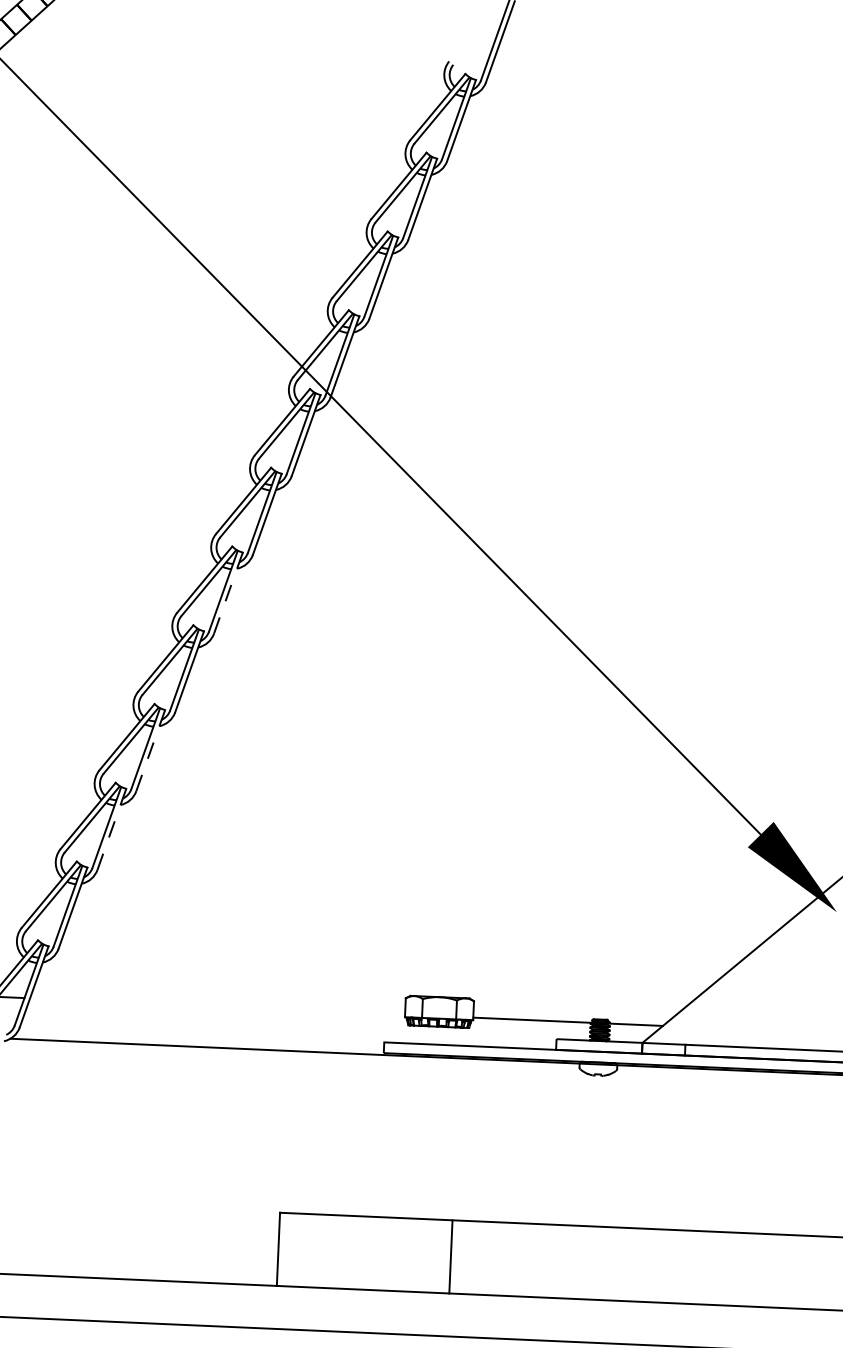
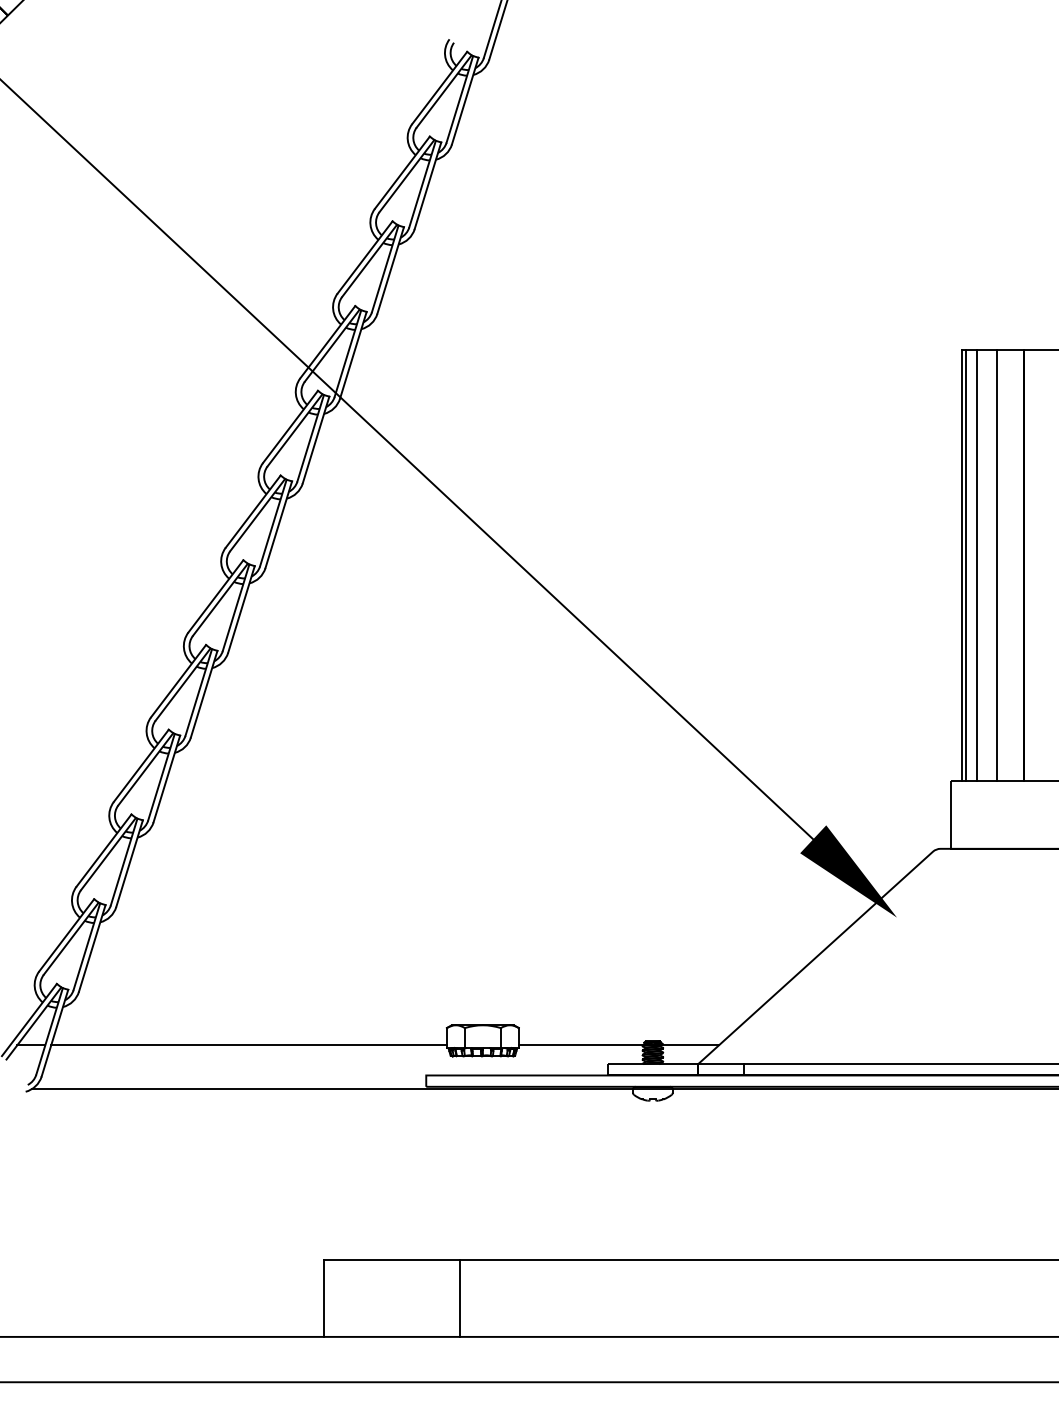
line: (228, 593) -> (241, 609), dashed -> solid
line: (150, 751) -> (166, 779), dashed -> solid
line: (111, 830) -> (129, 864), dashed -> solid
line: (217, 1006) -> (248, 1045), added
line: (451, 1256) -> (460, 1297), moved

